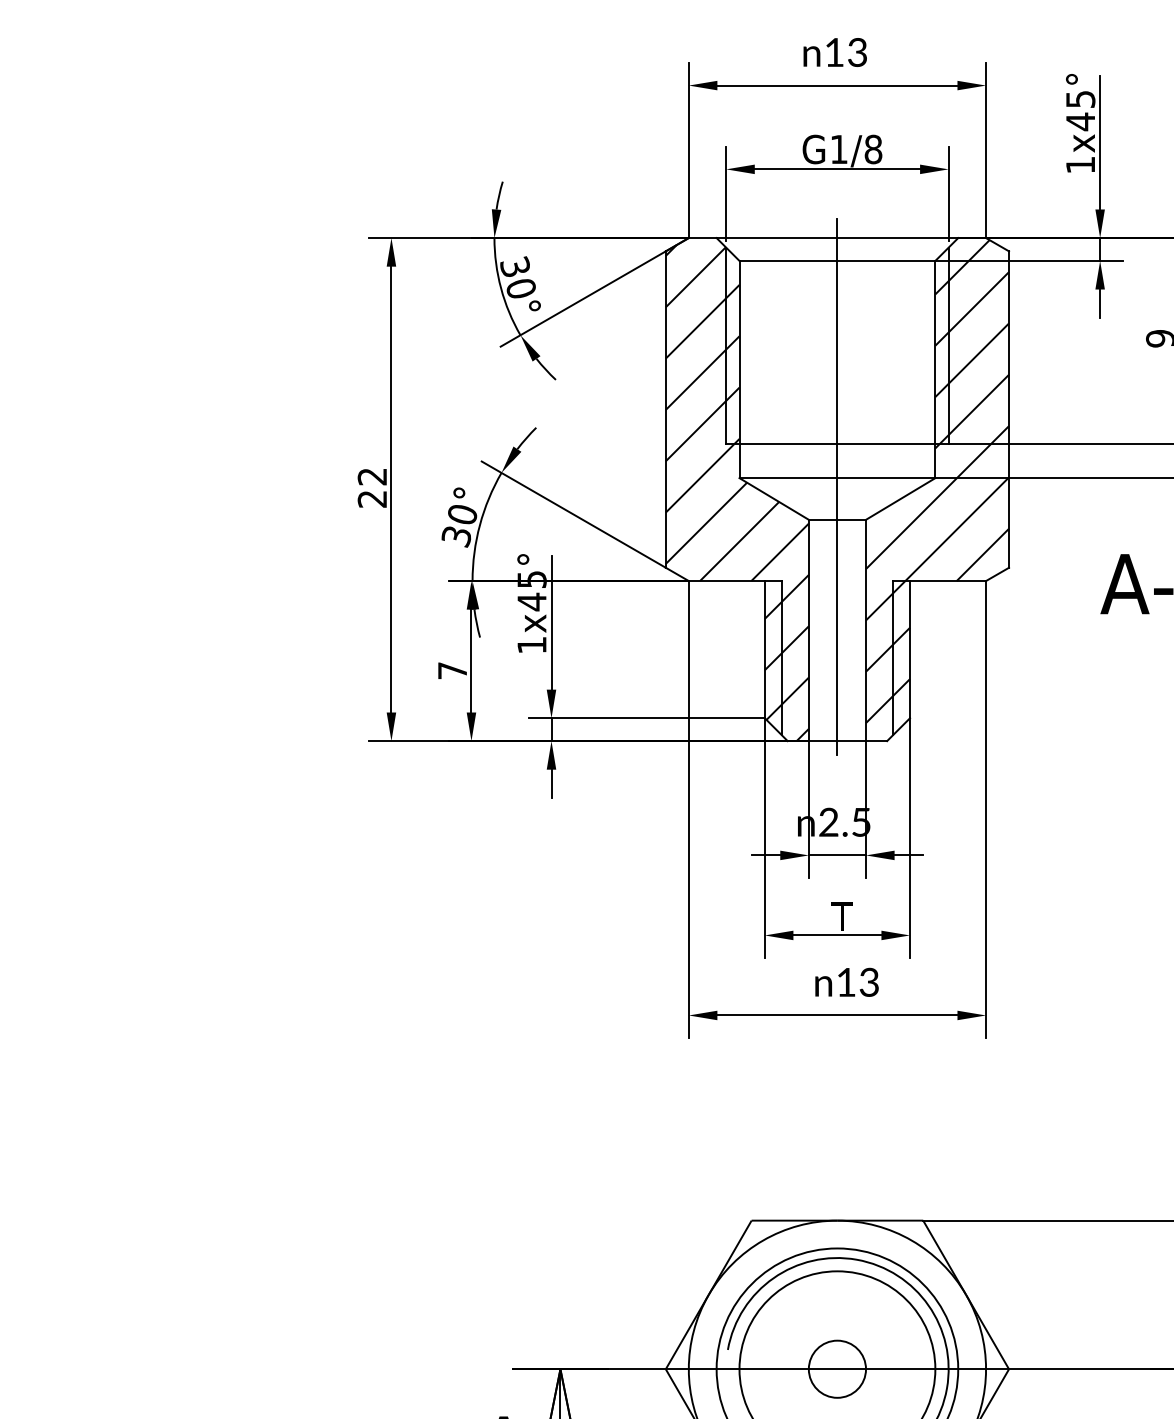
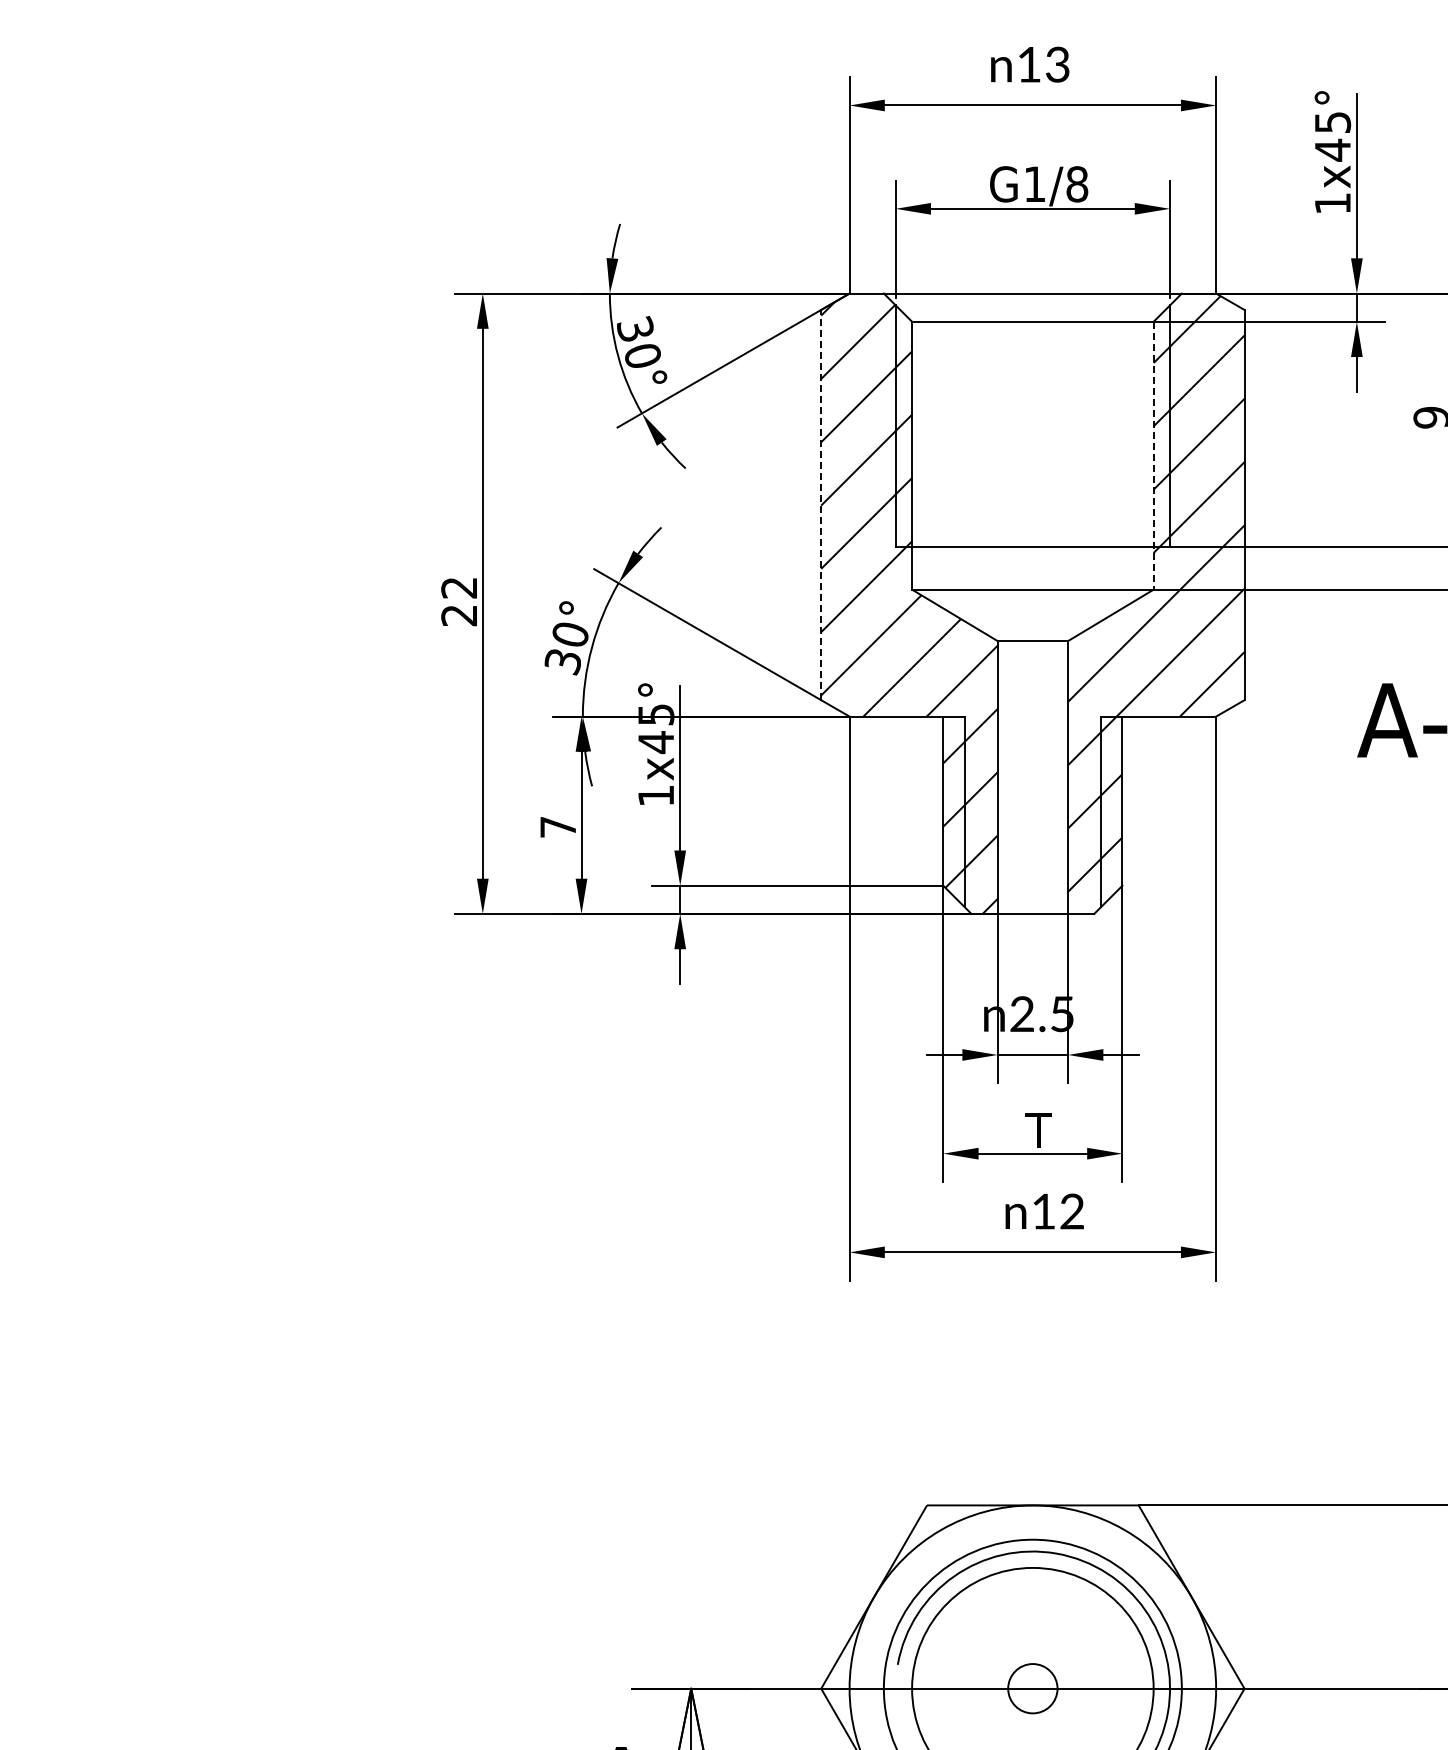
line: (935, 369) -> (1153, 455), solid -> dashed
line: (666, 409) -> (821, 504), solid -> dashed
line: (837, 486) -> (1032, 600), removed
text: (868, 983) -> (1071, 1212), 13 -> 12
circle: (837, 1369) -> (1032, 1688), size x0.7

